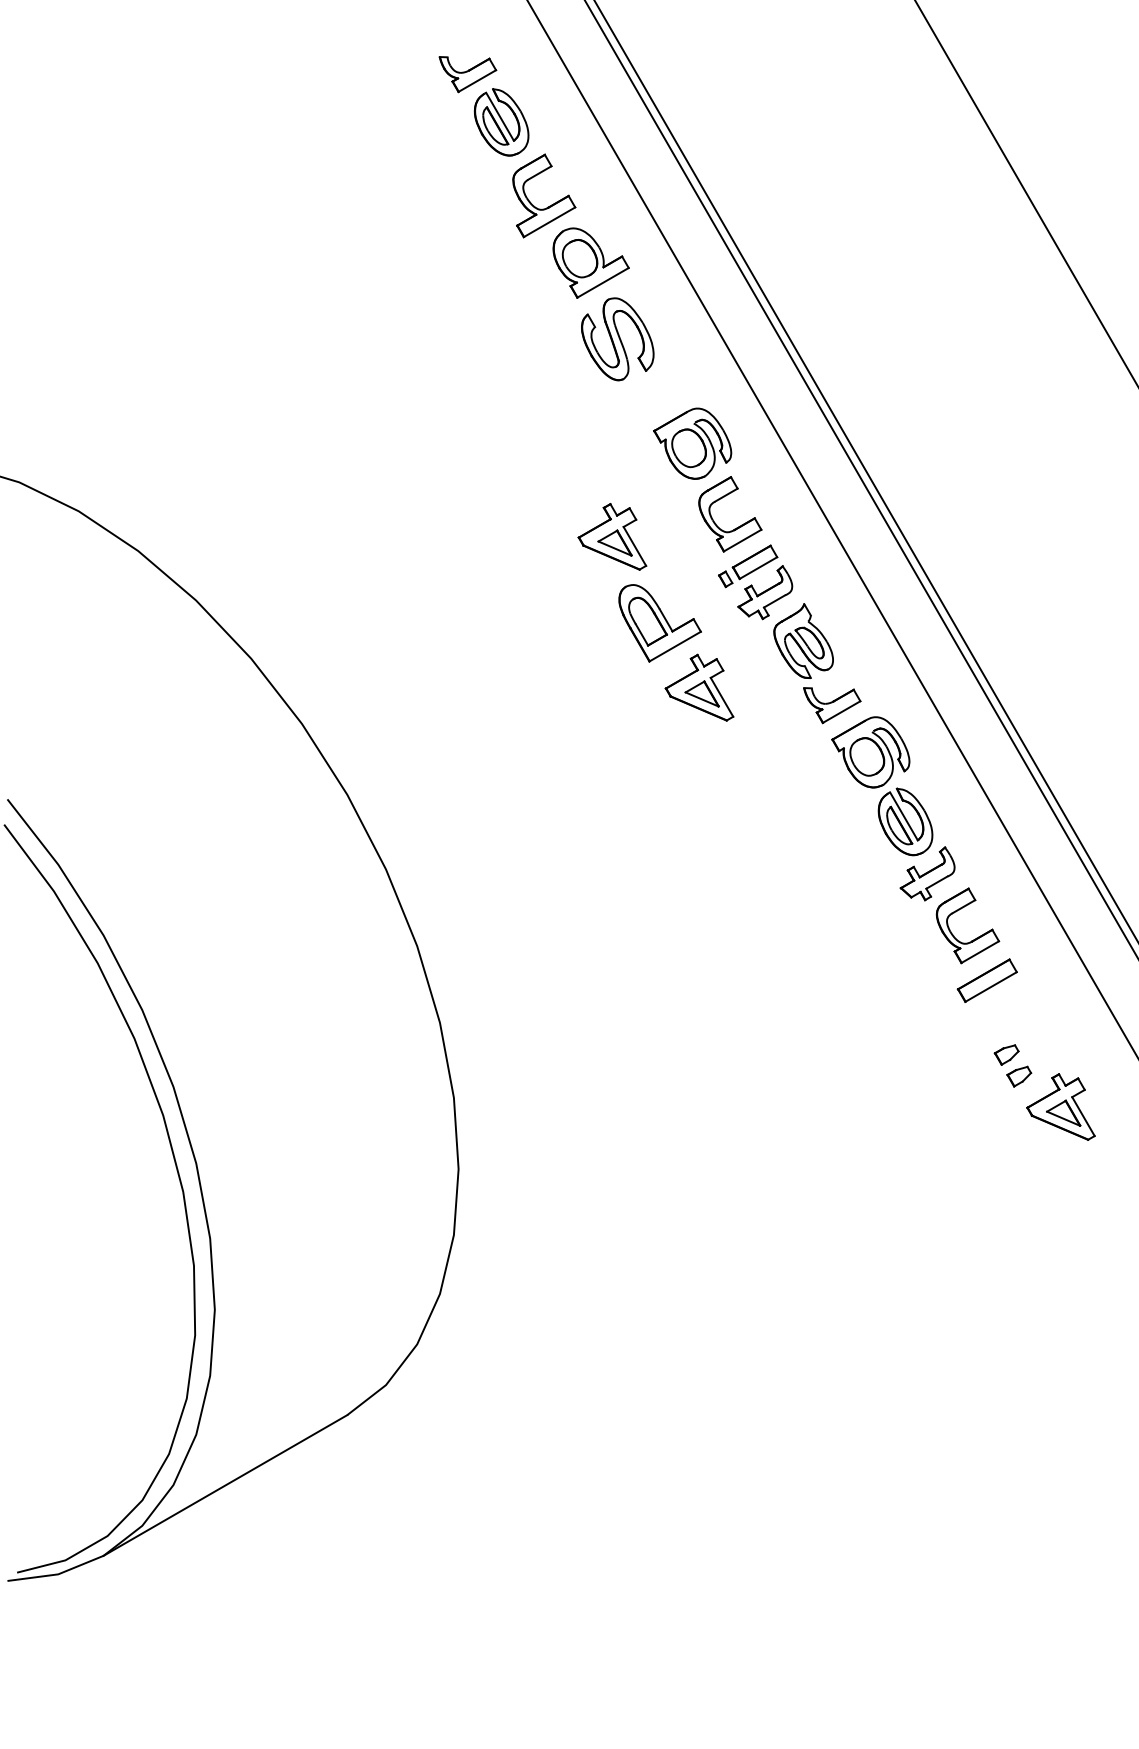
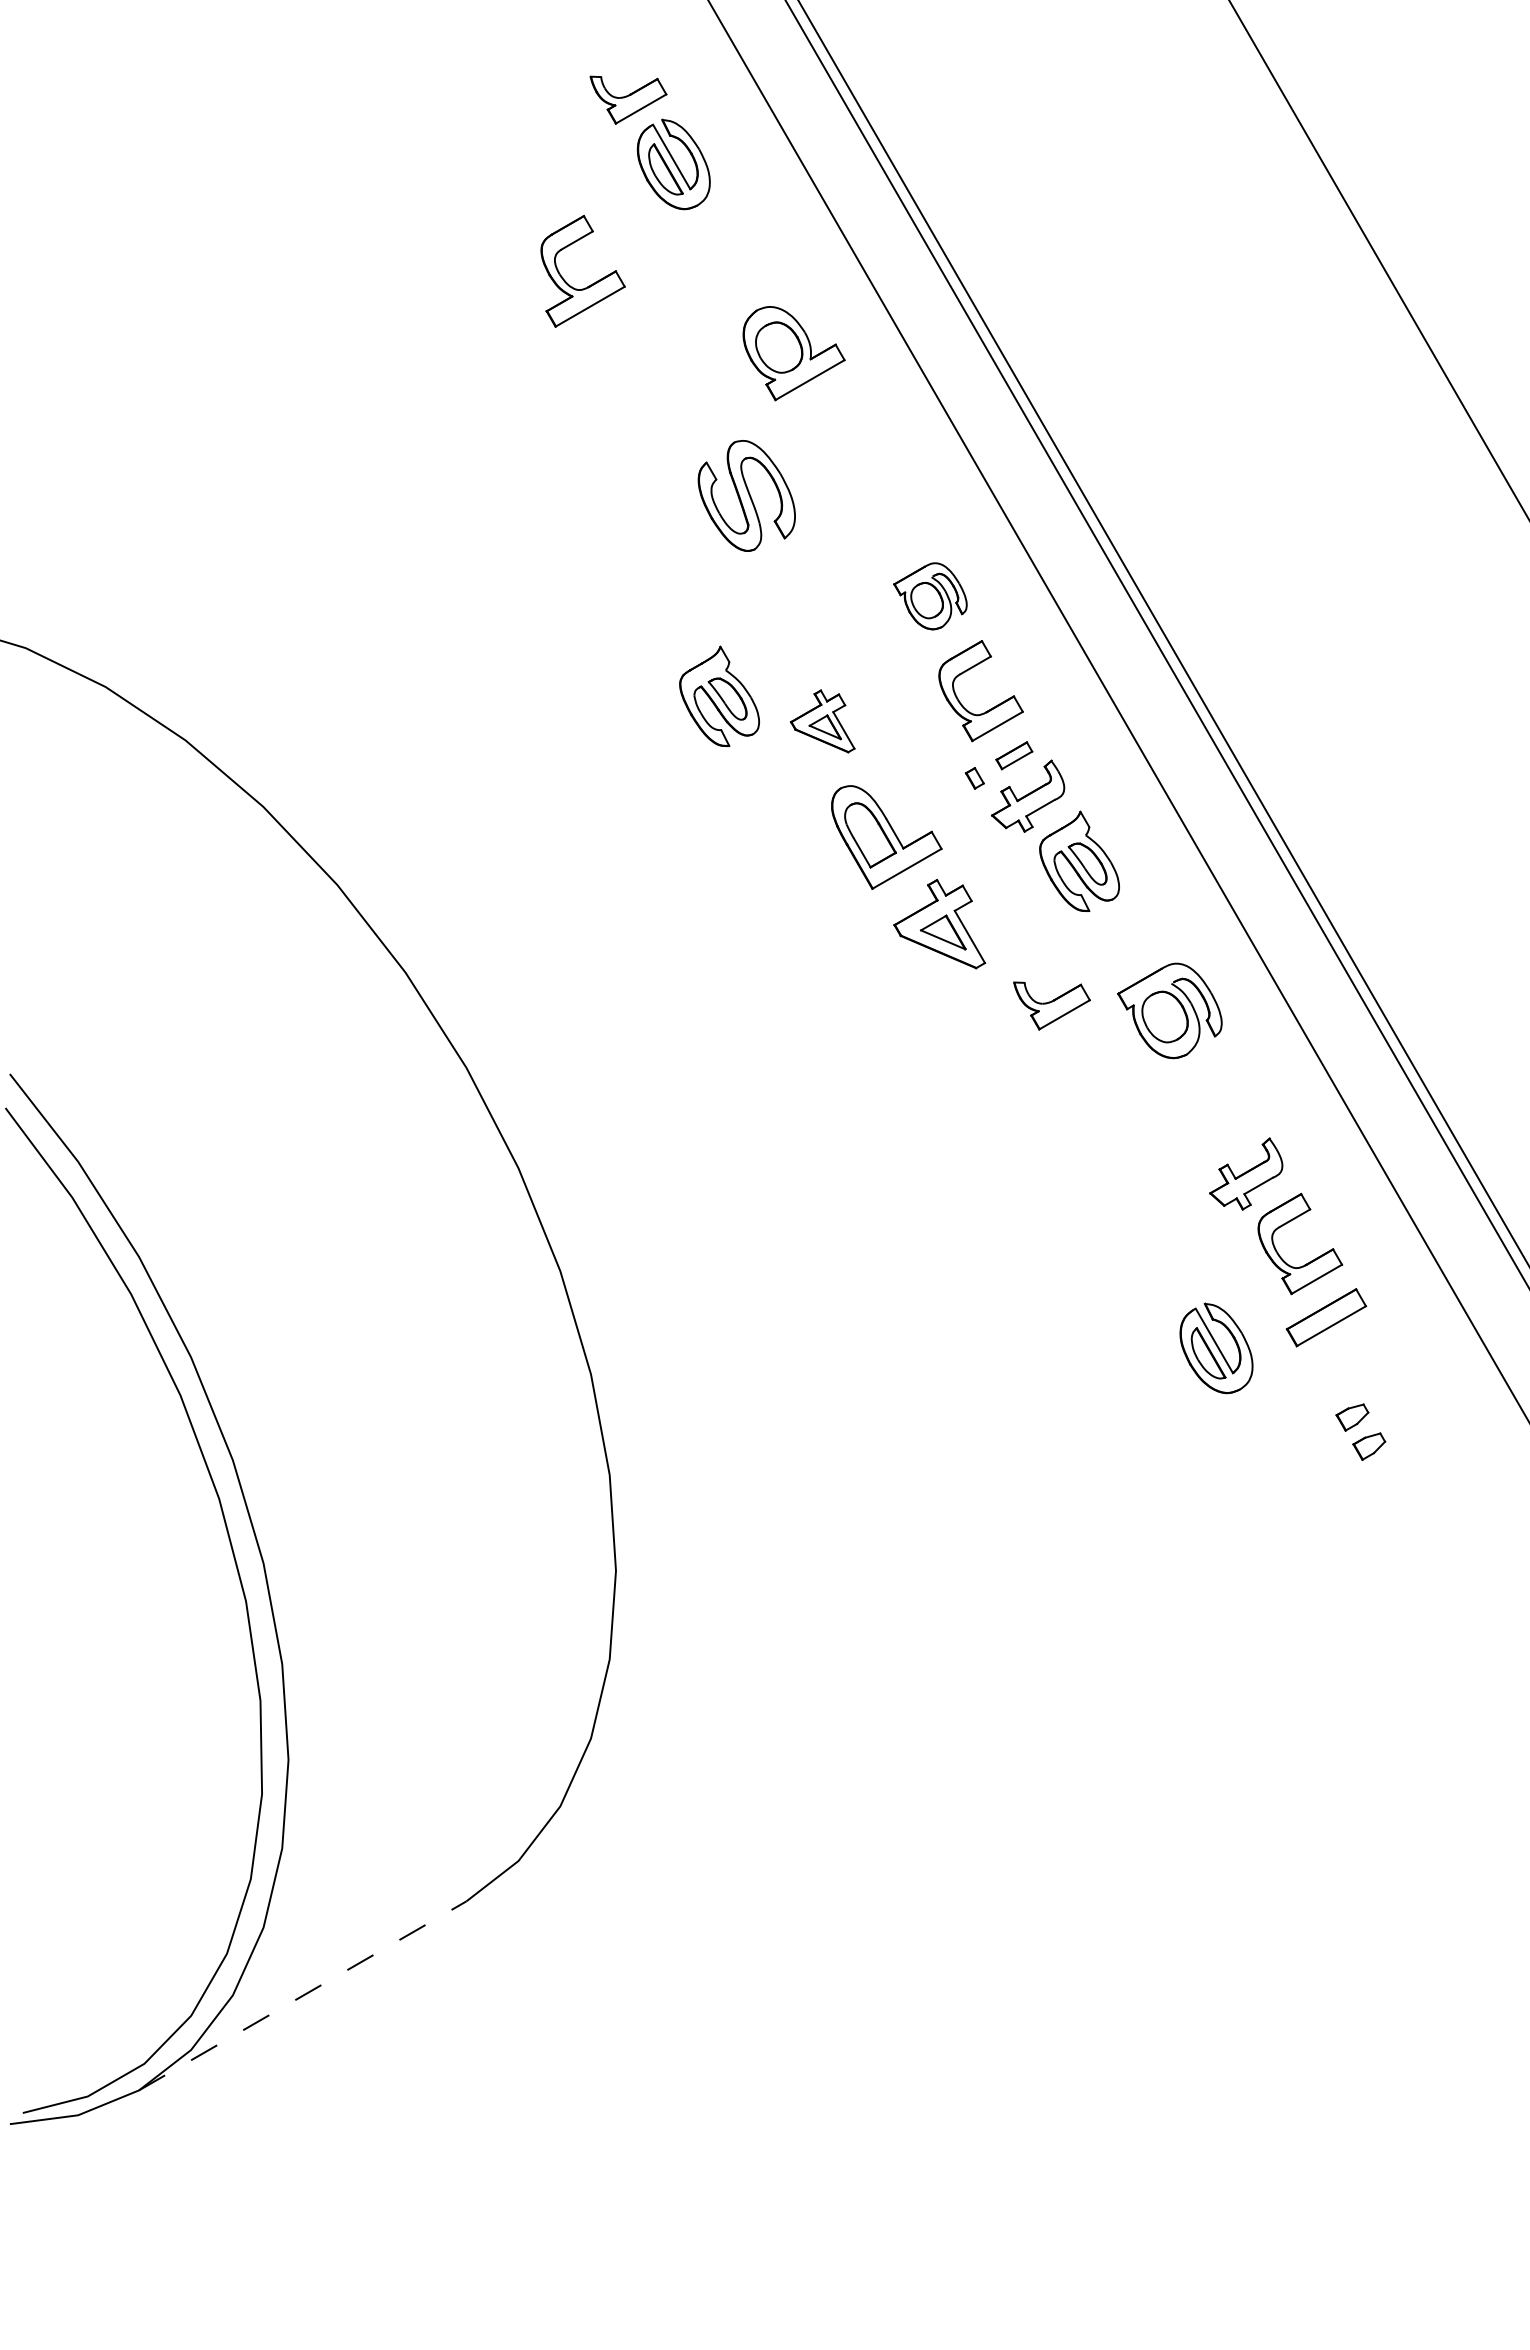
part: (549, 205) -> (590, 284), moved
part: (617, 338) -> (746, 495), moved
part: (692, 443) -> (930, 596), size x0.7
part: (535, 517) -> (719, 695), added
part: (612, 536) -> (822, 721), size x0.7
part: (755, 562) -> (1014, 755), size x0.6
part: (831, 705) -> (1051, 1005), moved
part: (905, 822) -> (1216, 1348), moved
part: (1061, 1107) -> (1425, 1487), removed
line: (226, 1485) -> (303, 1995), solid -> dashed

